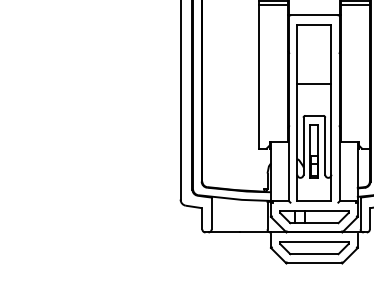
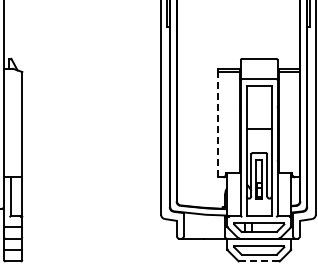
line: (258, 76) -> (218, 124), solid -> dashed
line: (314, 263) -> (259, 261), solid -> dashed

